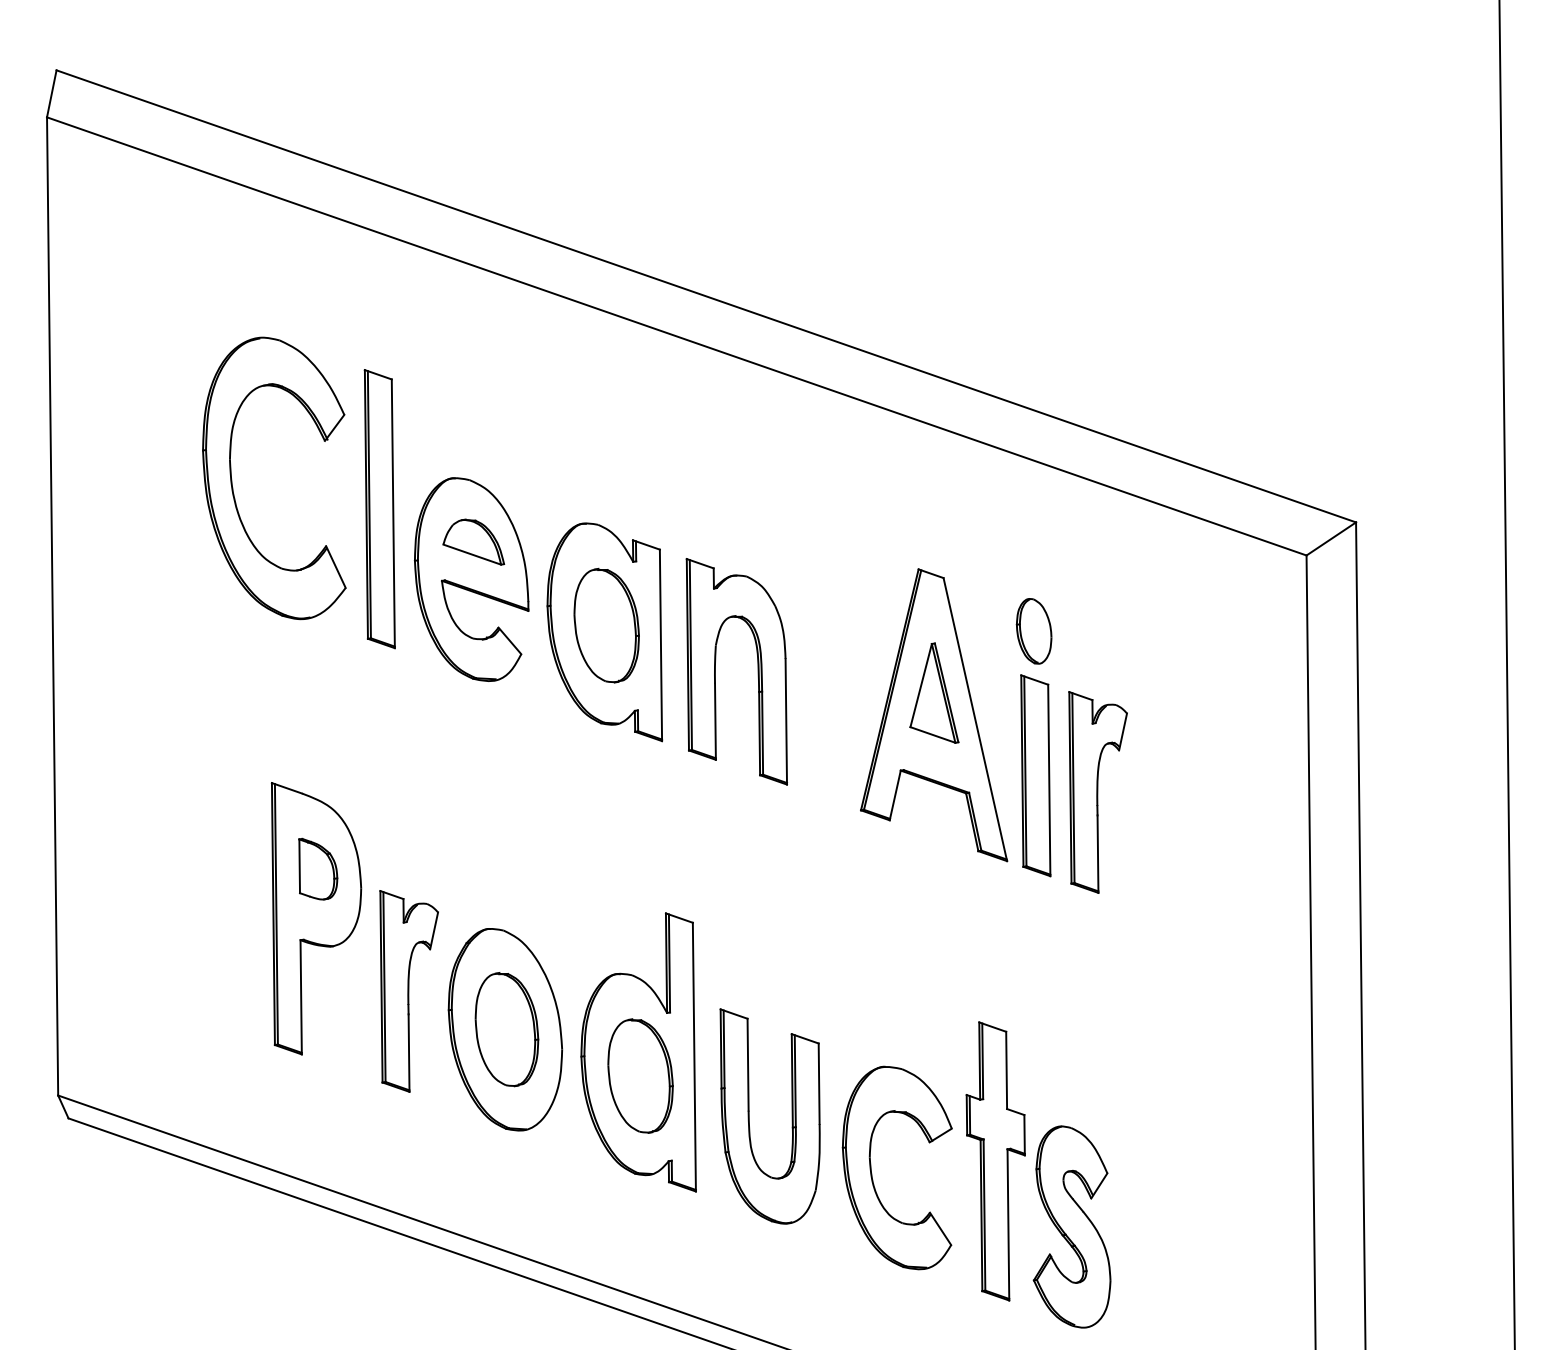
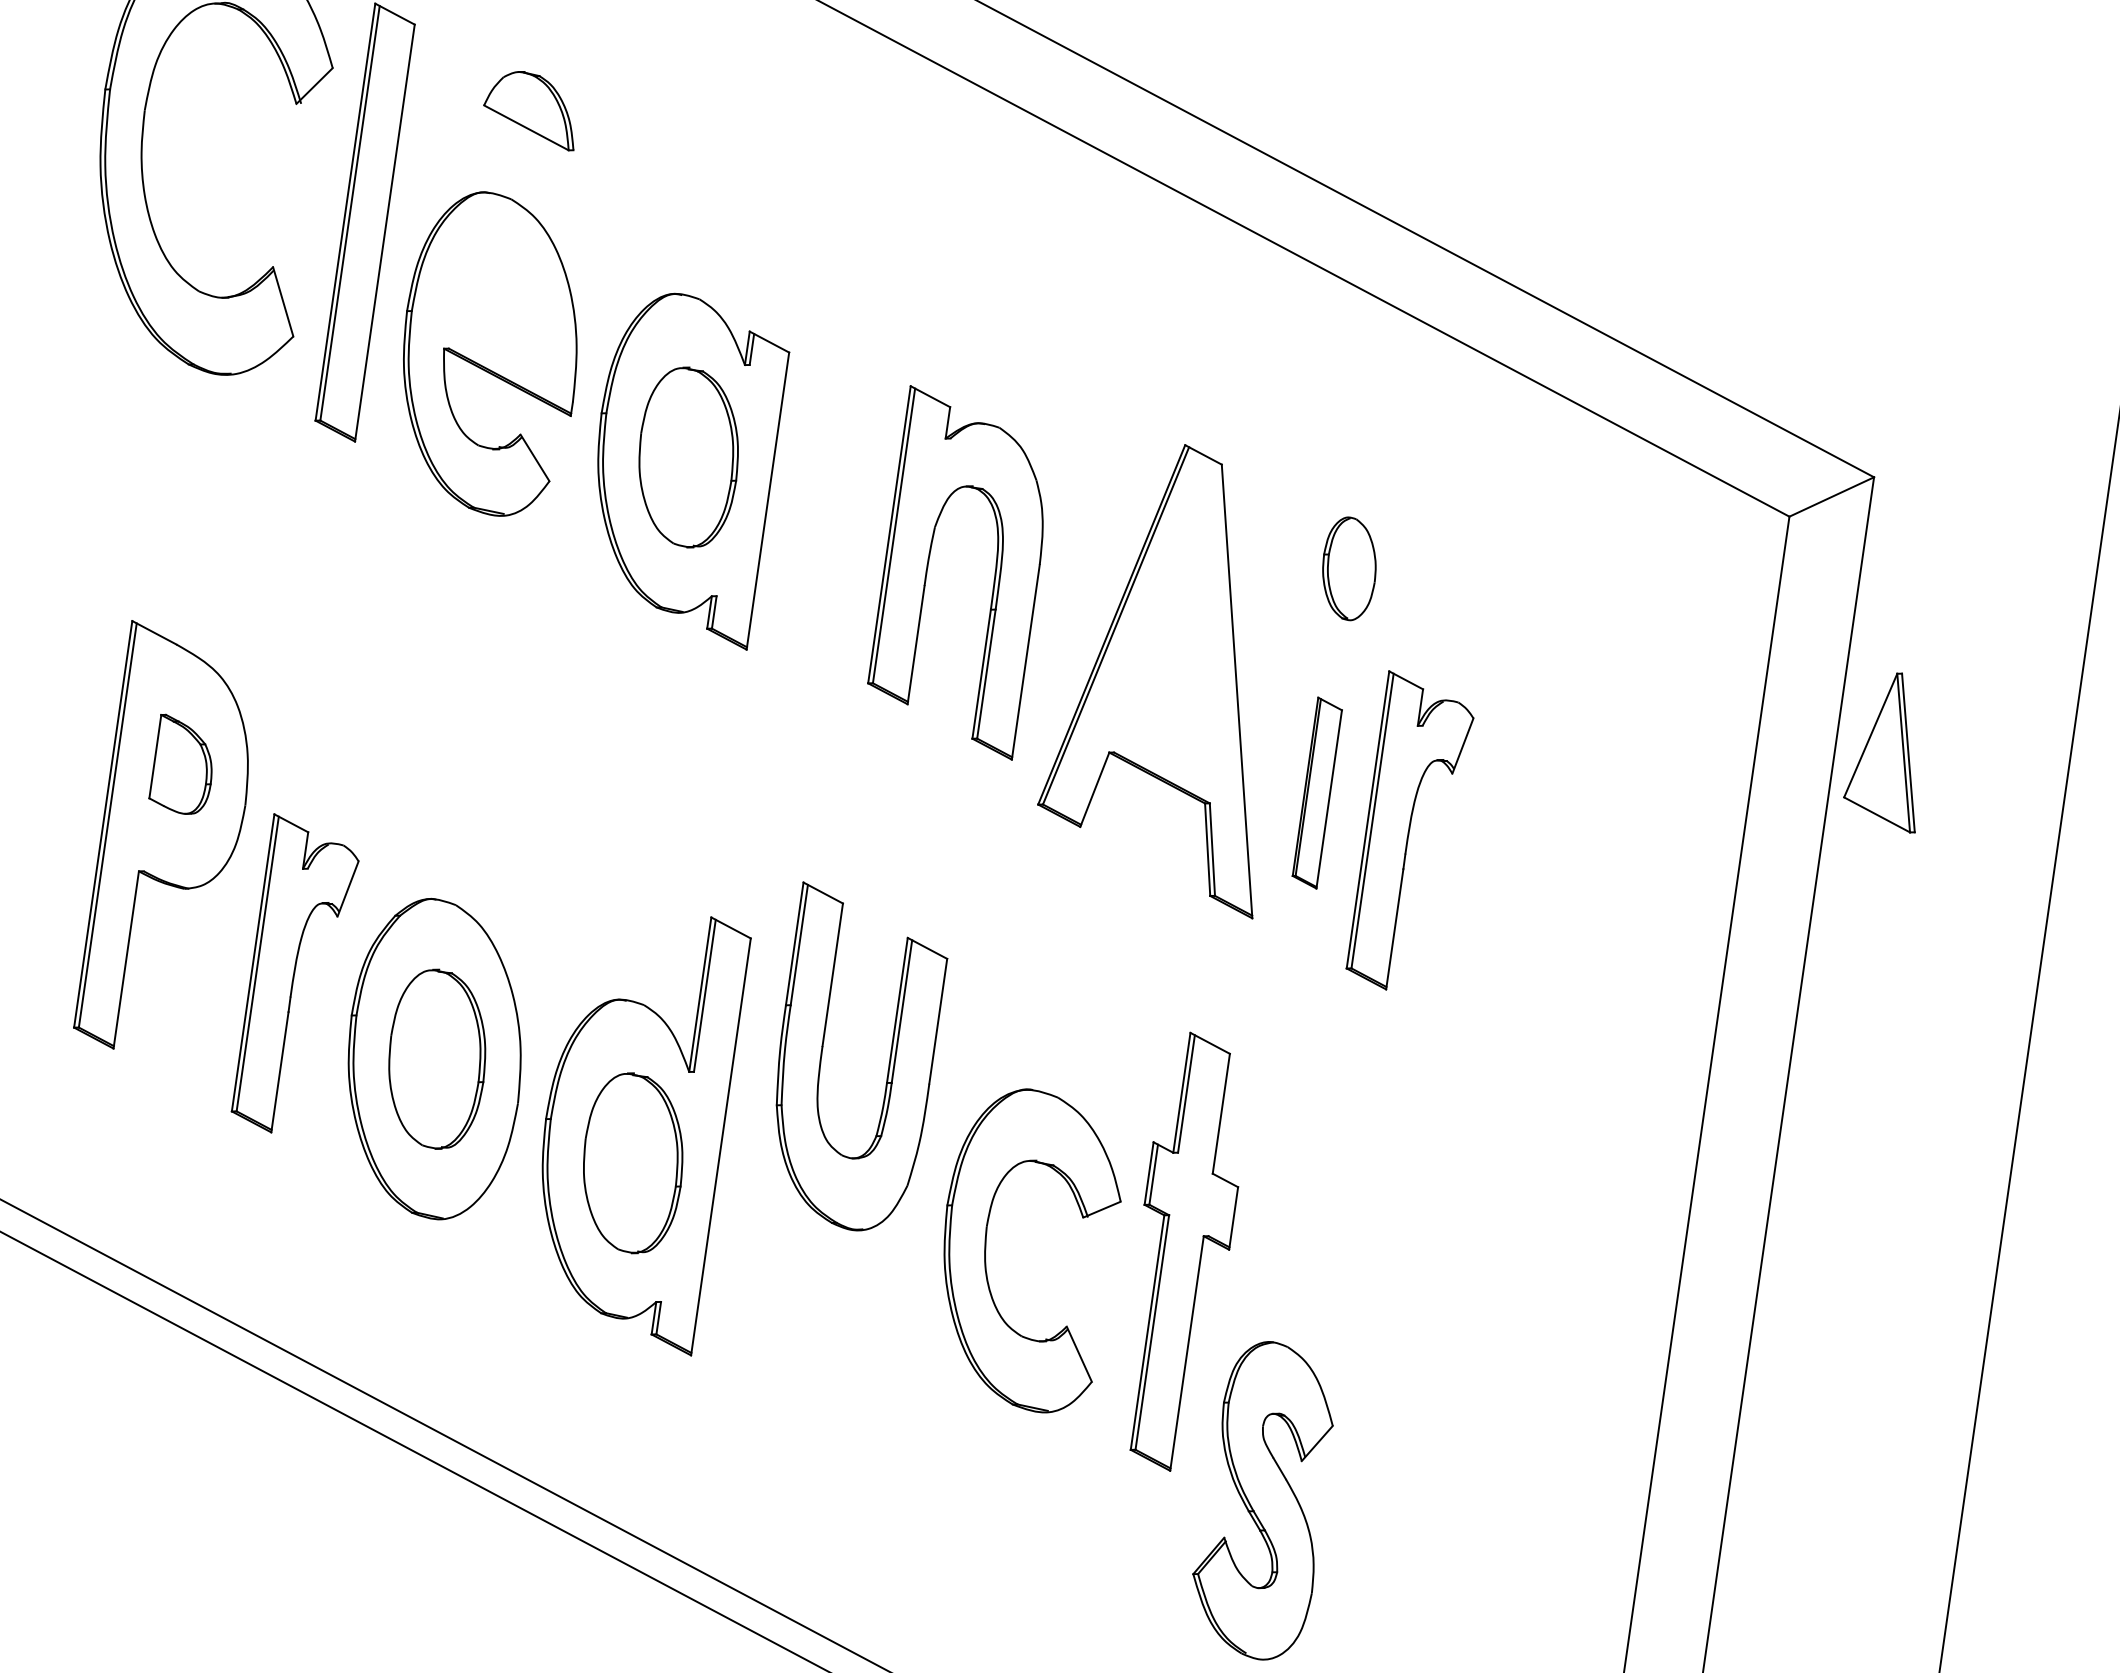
part: (473, 541) -> (531, 107), moved
part: (715, 671) -> (928, 567), moved
part: (934, 692) -> (1889, 749), moved
part: (1035, 775) -> (1316, 792), size x0.6
part: (749, 1116) -> (822, 1055), moved
part: (995, 1161) -> (1182, 1252), moved
part: (872, 1173) -> (987, 1252), moved

